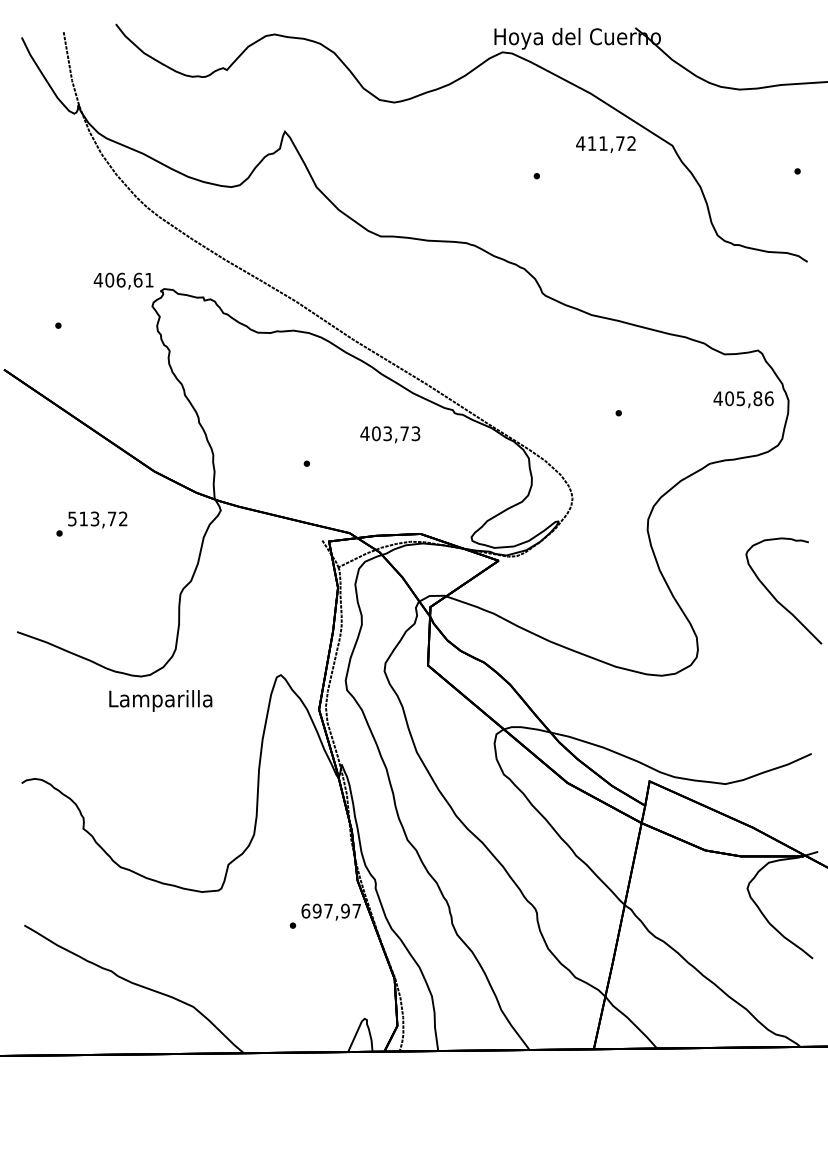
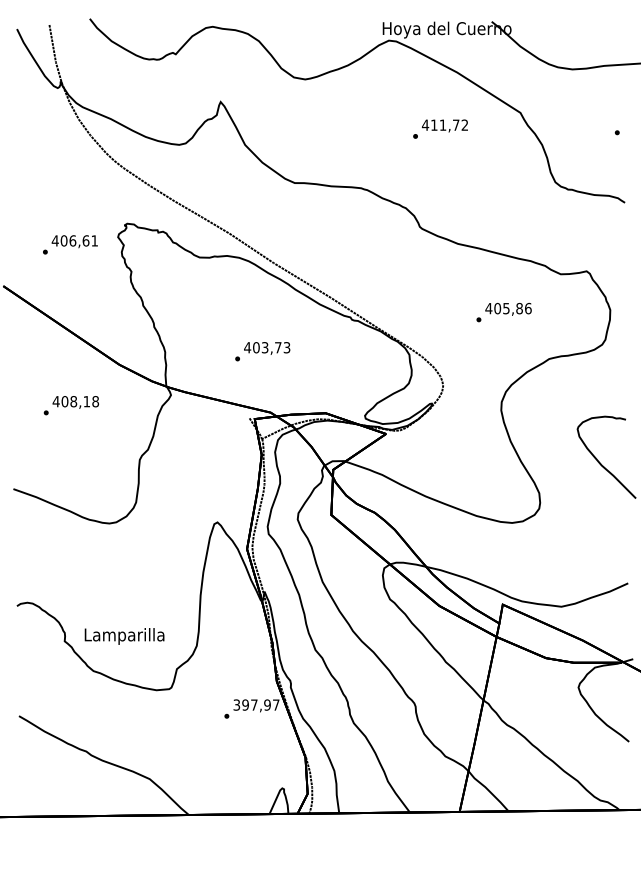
text: (605, 143) -> (444, 125), moved
text: (123, 280) -> (74, 241), moved
text: (743, 398) -> (508, 308), moved
text: (390, 434) -> (267, 348), moved
text: (97, 518) -> (75, 401), 513,72 -> 408,18
text: (160, 701) -> (124, 636), moved
text: (305, 910) -> (236, 704), 697,97 -> 397,97

